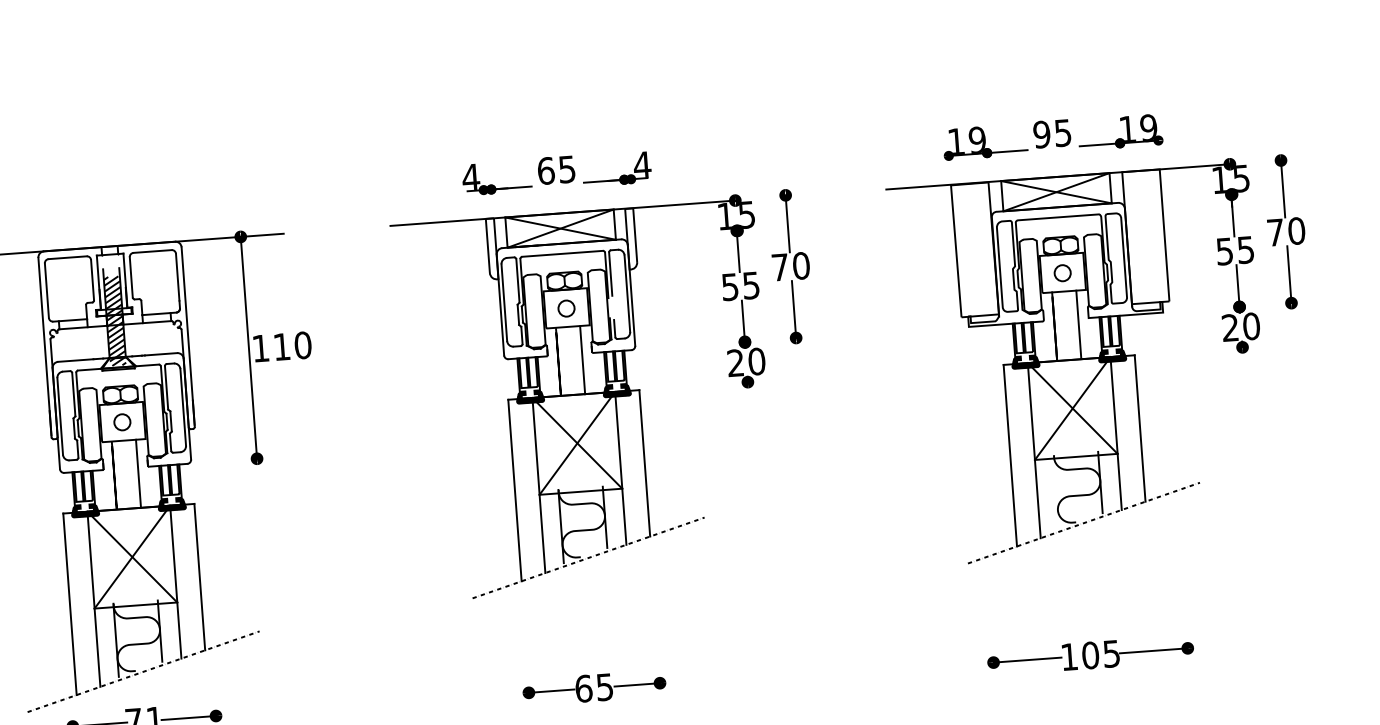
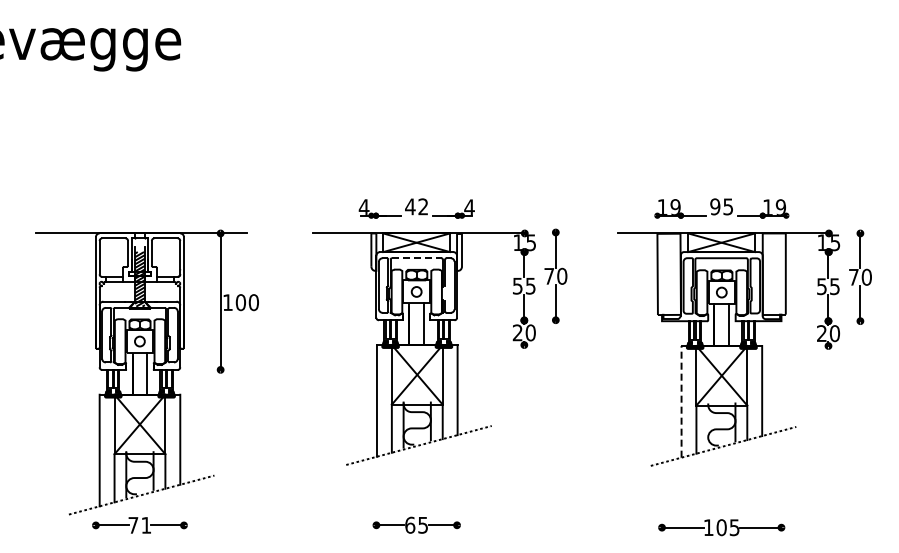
text: (556, 169) -> (416, 206), 65 -> 42
line: (562, 254) -> (416, 258), solid -> dashed
text: (281, 346) -> (240, 302), 110 -> 100
line: (1010, 455) -> (681, 401), solid -> dashed

